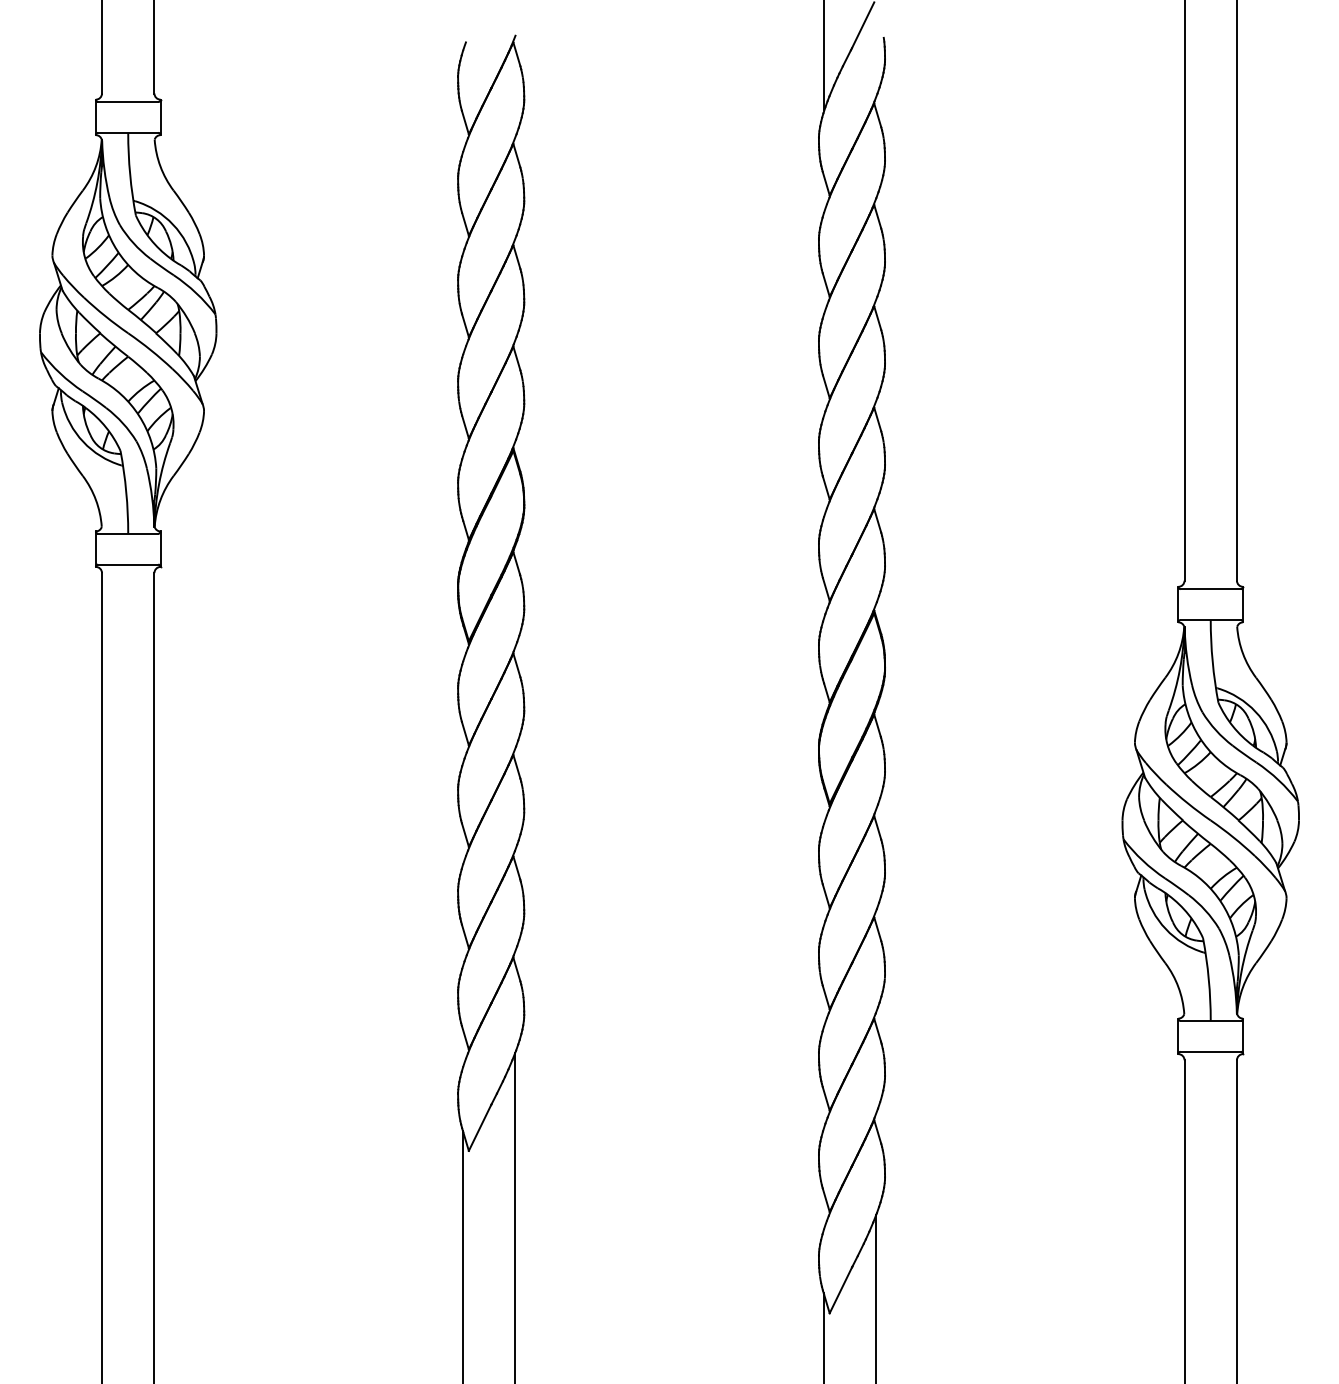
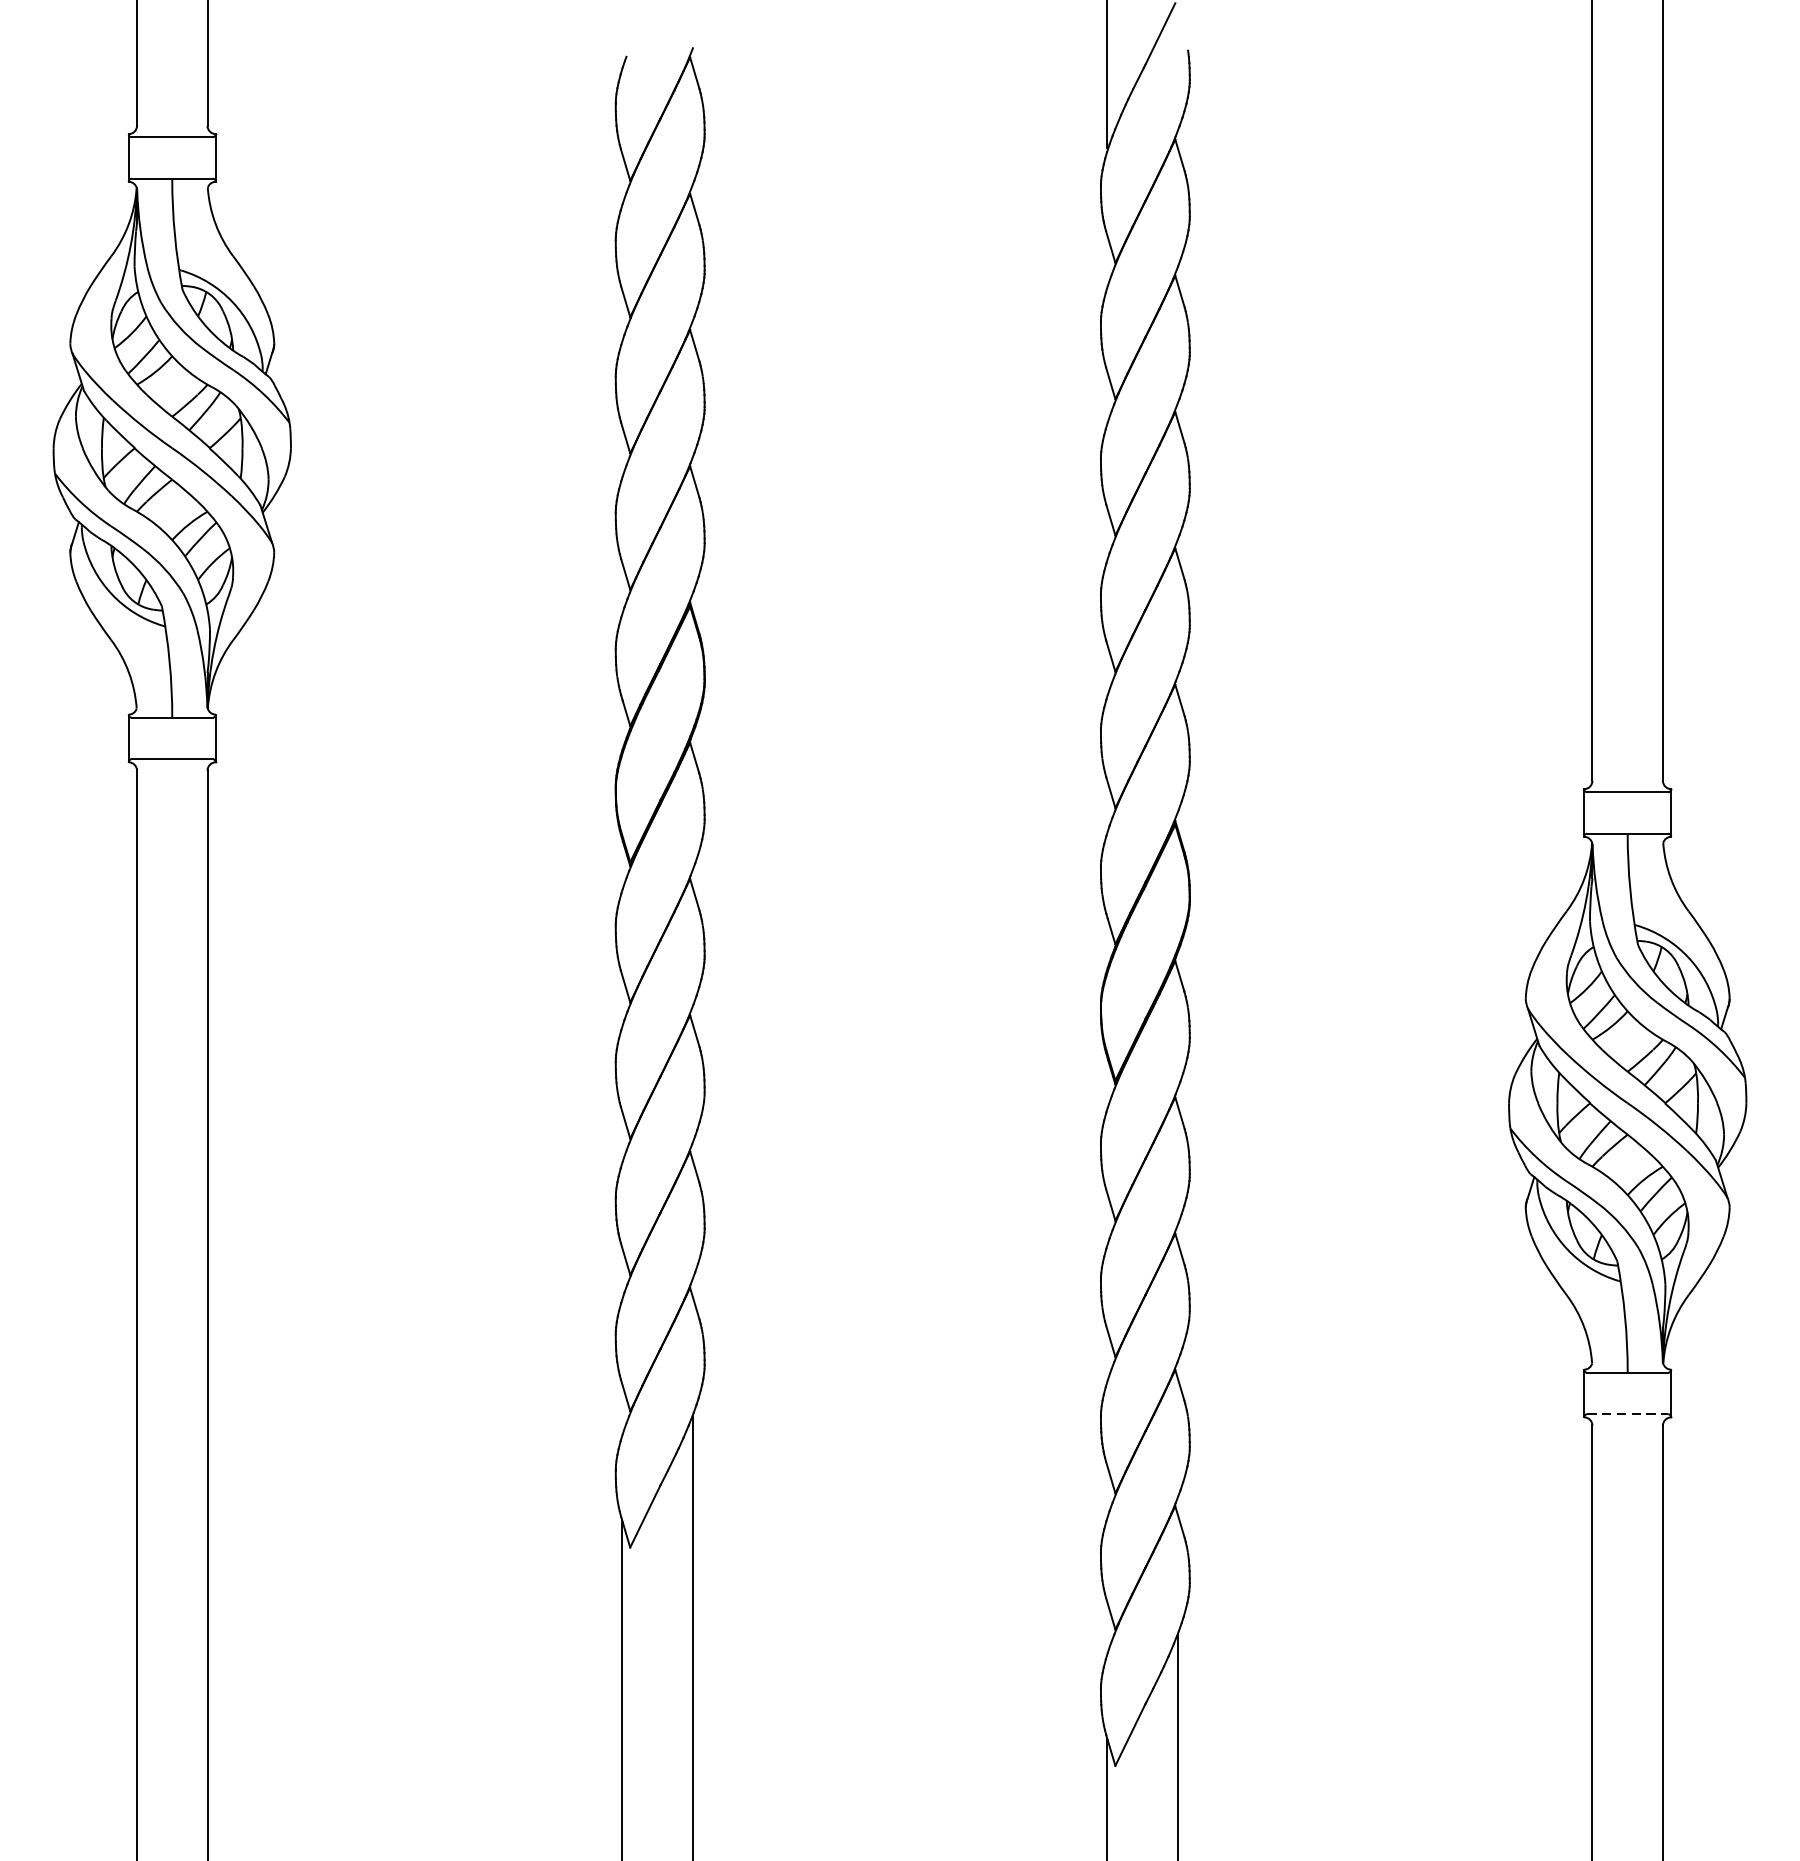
line: (1211, 1051) -> (1628, 1413), solid -> dashed

